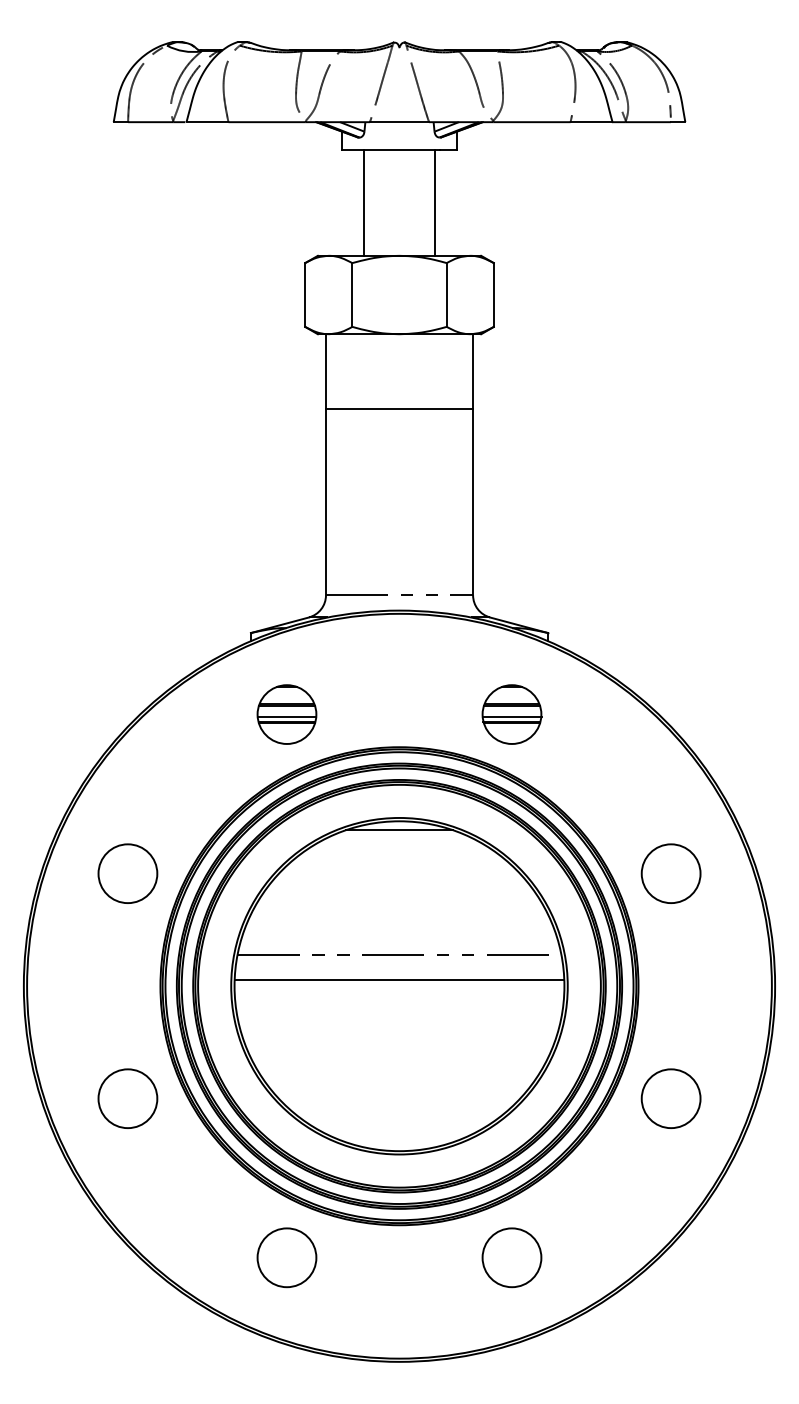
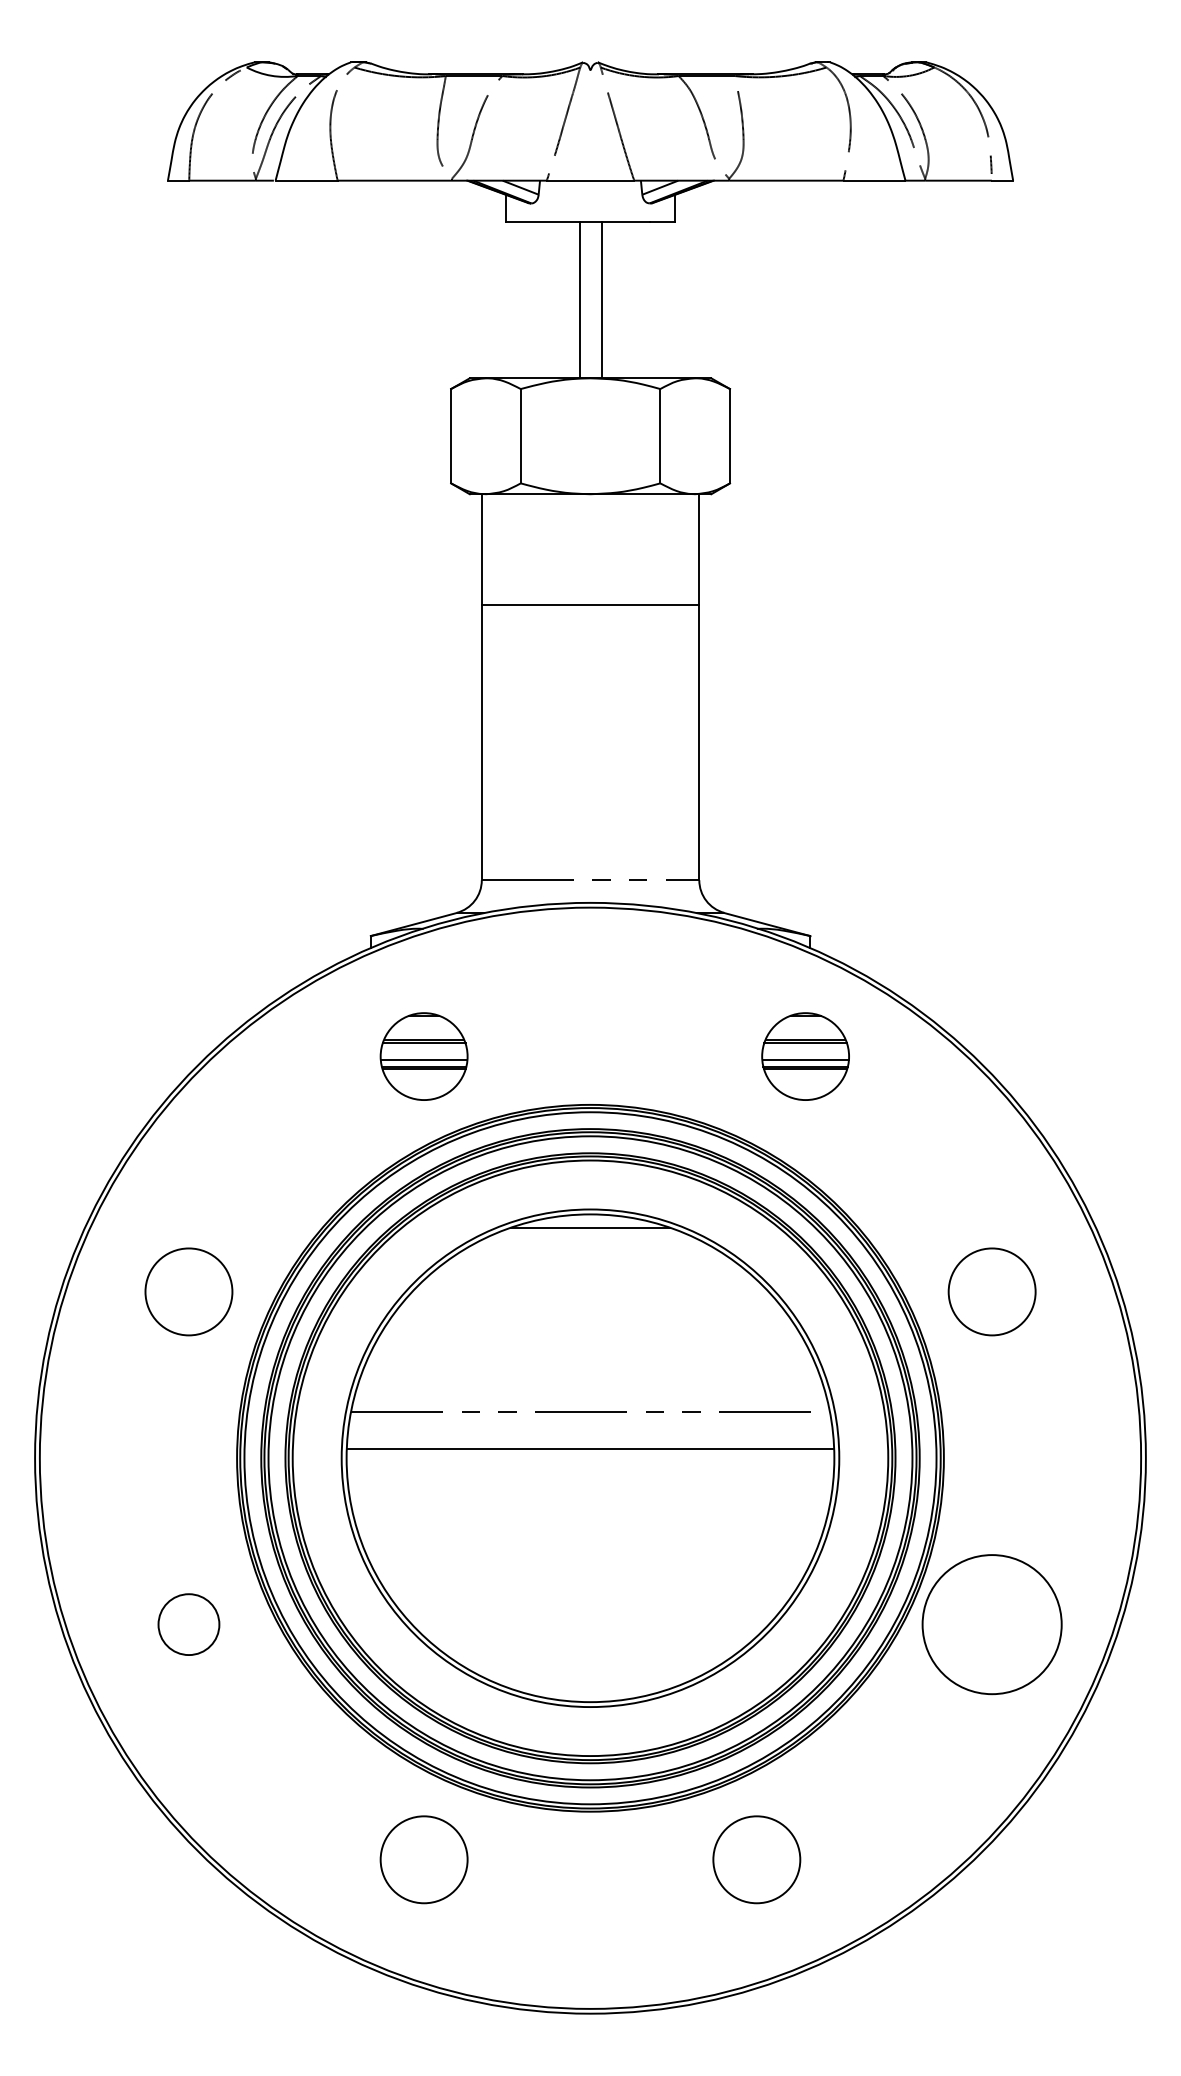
line: (363, 202) -> (580, 299), moved
line: (435, 202) -> (602, 299), moved
part: (511, 714) -> (804, 1056), moved
circle: (127, 1098) -> (188, 1624), size x0.7
circle: (670, 1098) -> (991, 1624), size x1.6

